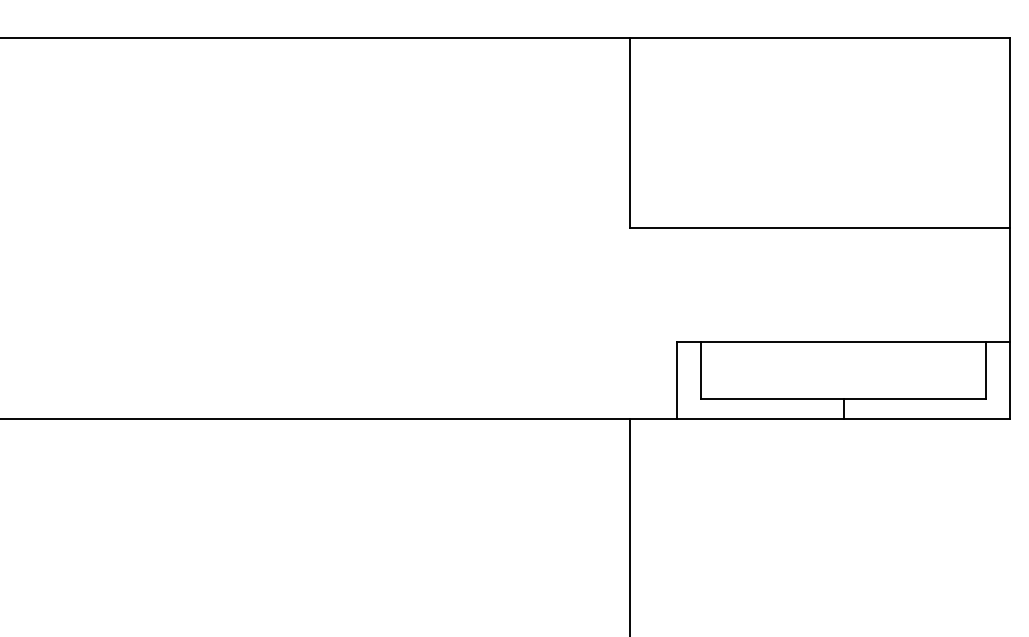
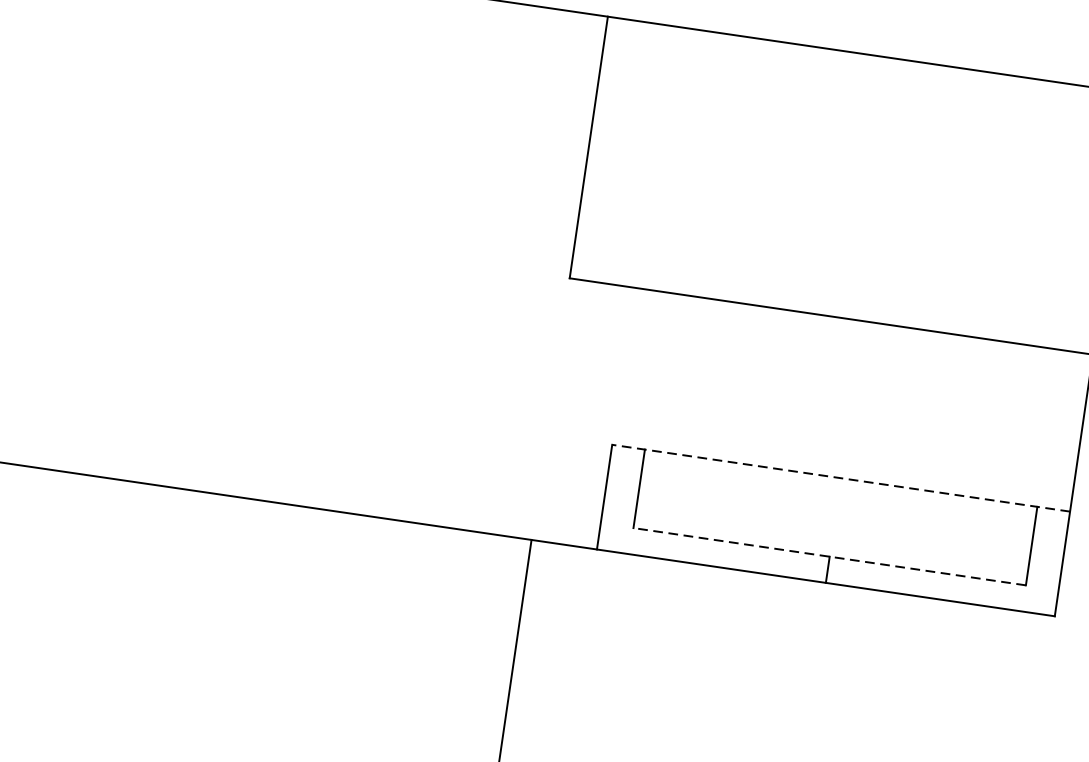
line: (843, 342) -> (841, 478), solid -> dashed
line: (843, 399) -> (829, 556), solid -> dashed

